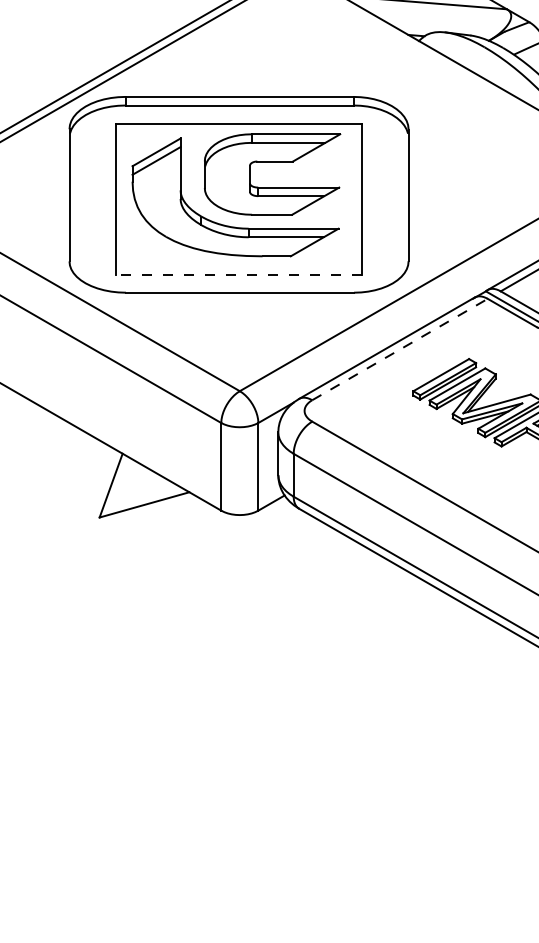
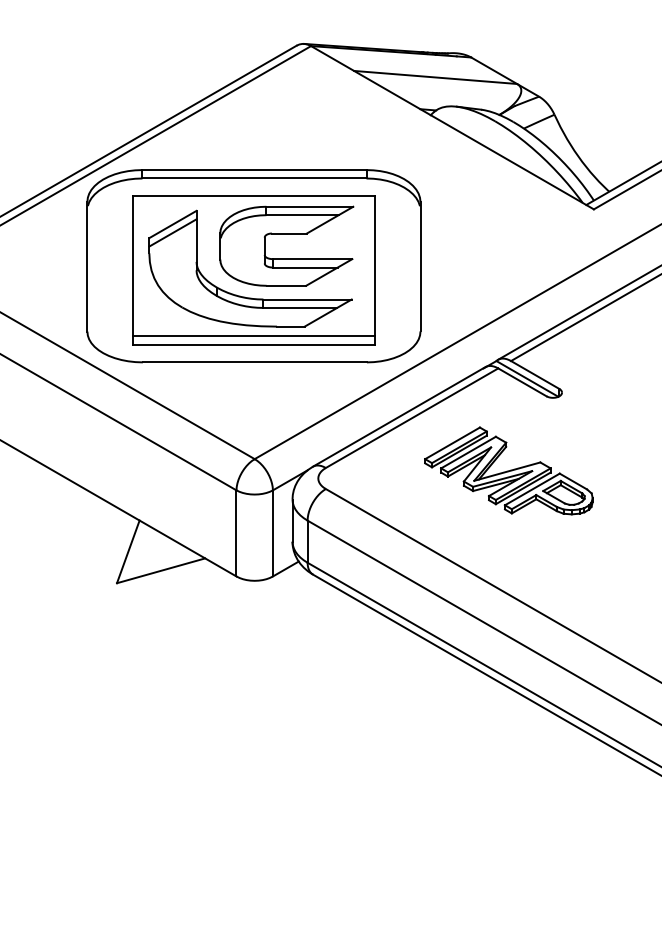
line: (238, 266) -> (253, 336), added
line: (238, 274) -> (253, 344), dashed -> solid
line: (400, 349) -> (412, 418), dashed -> solid

